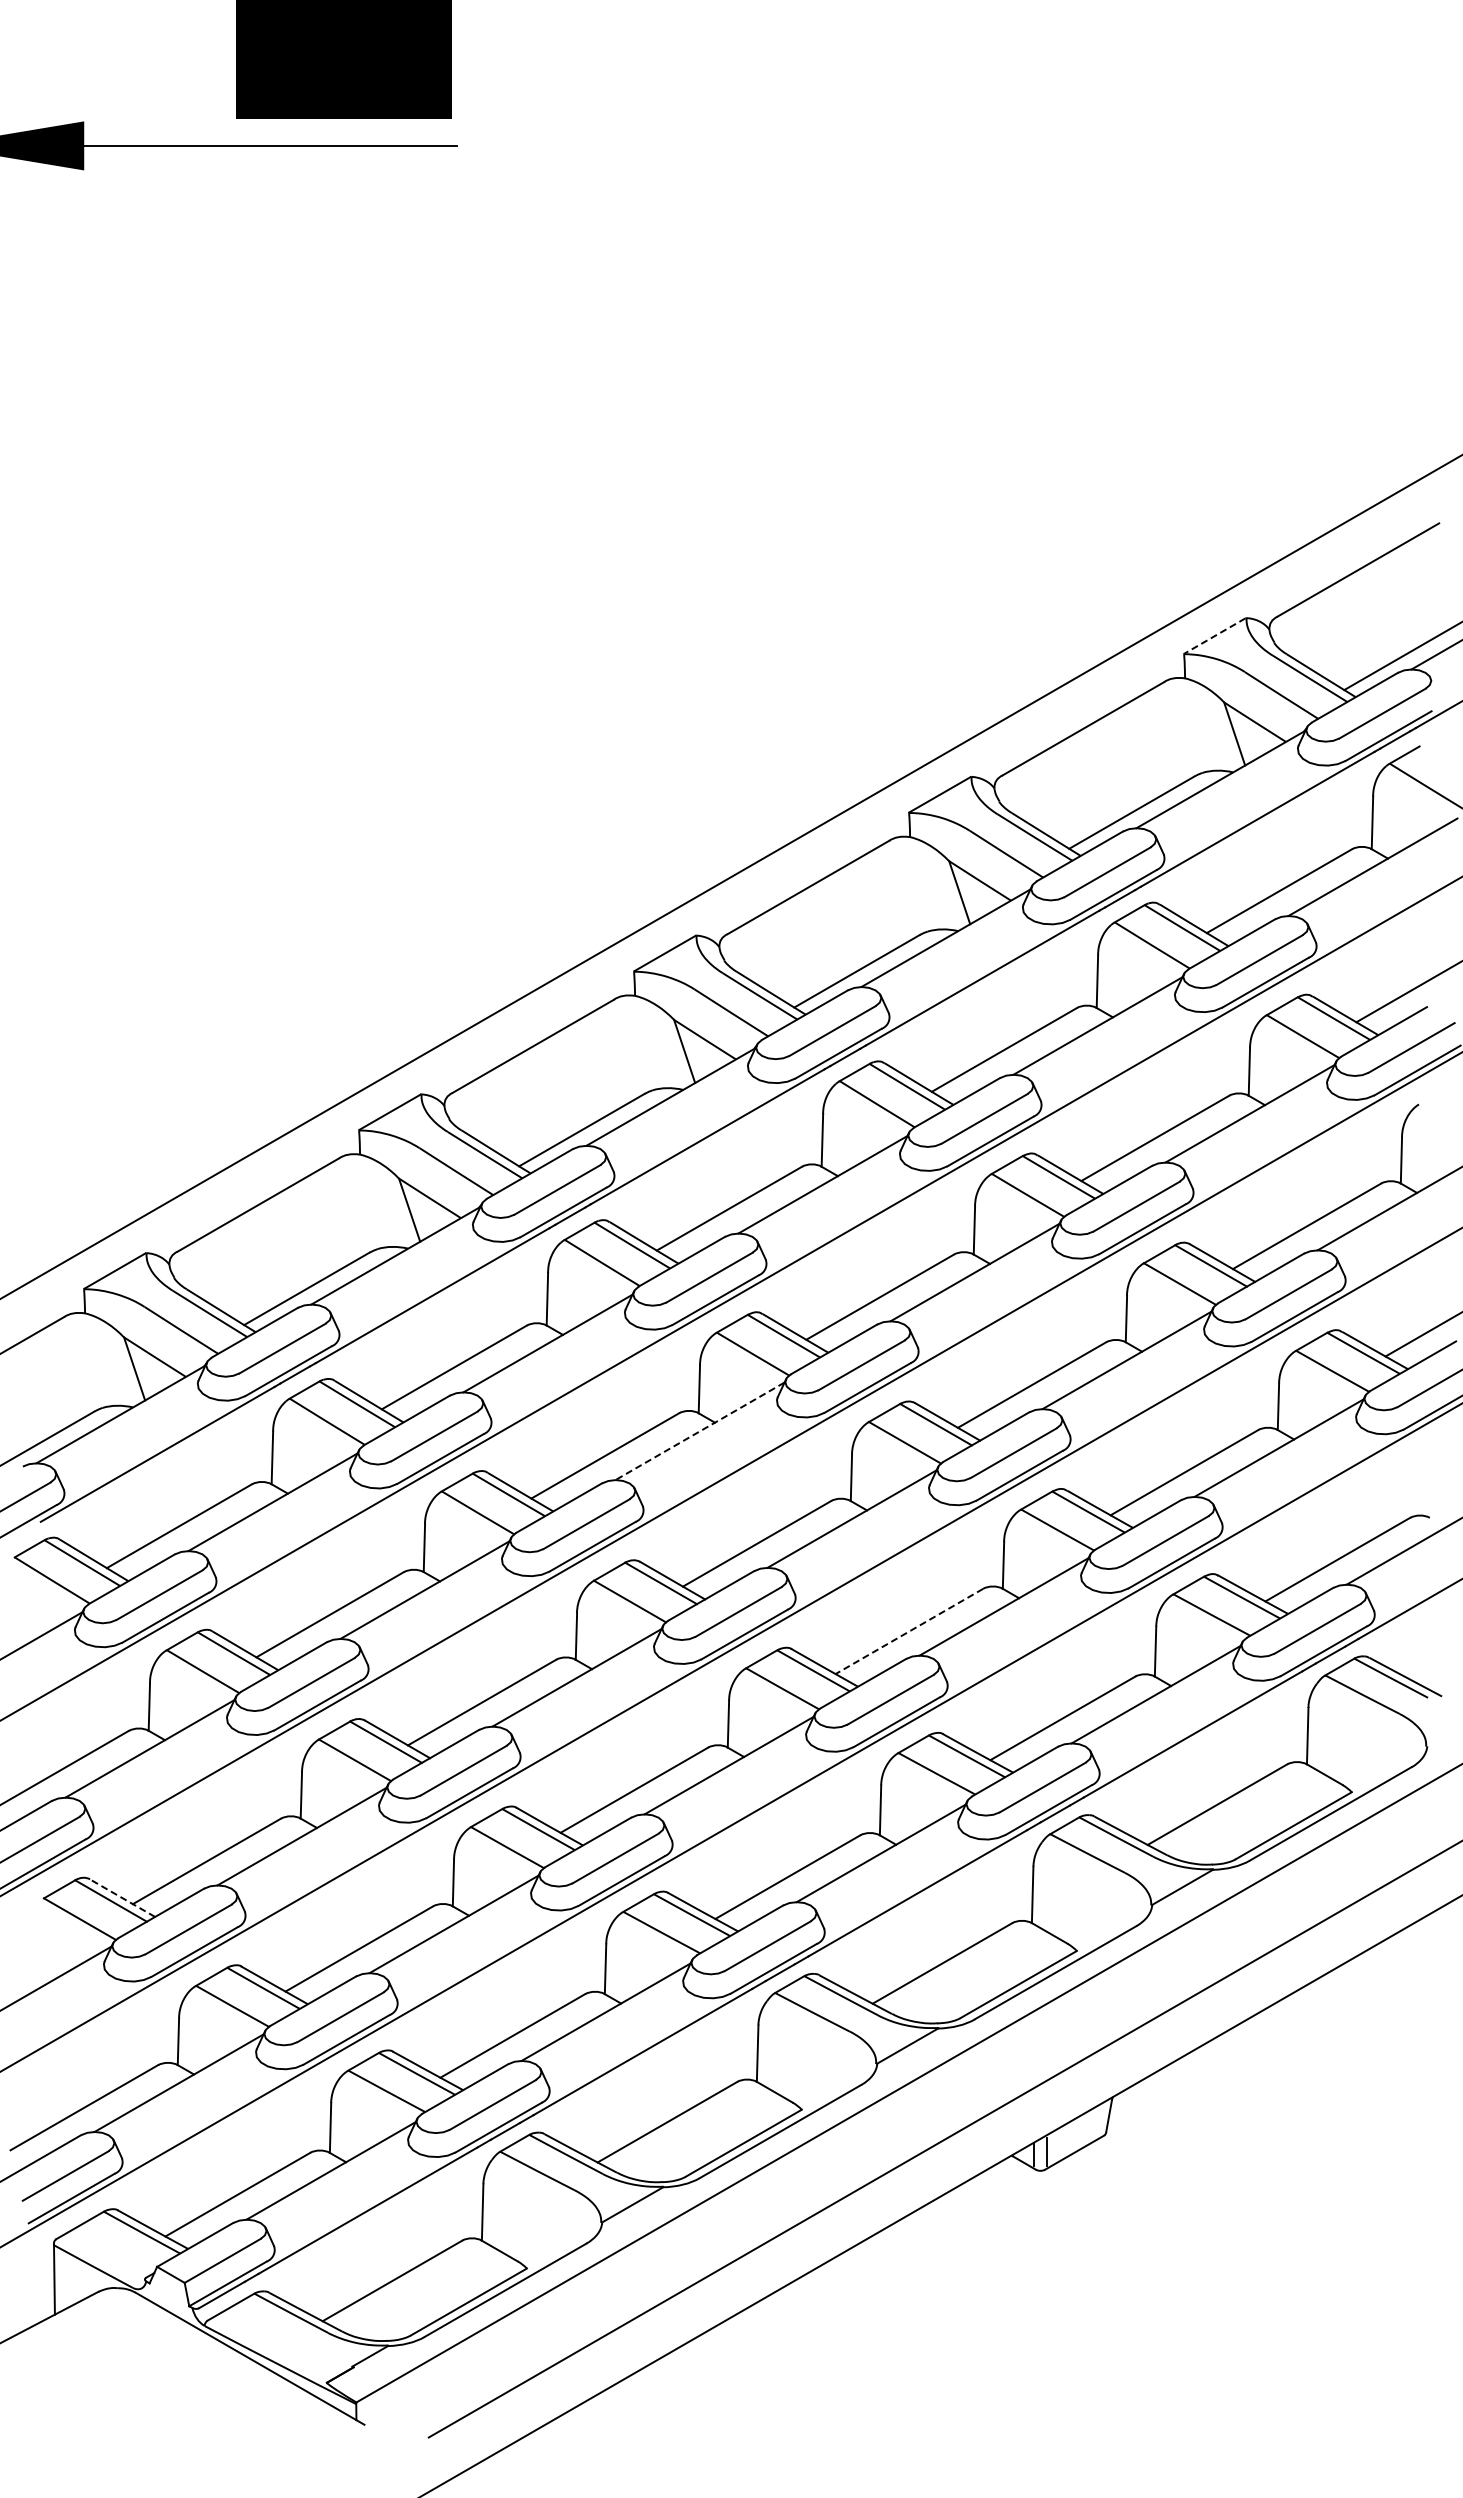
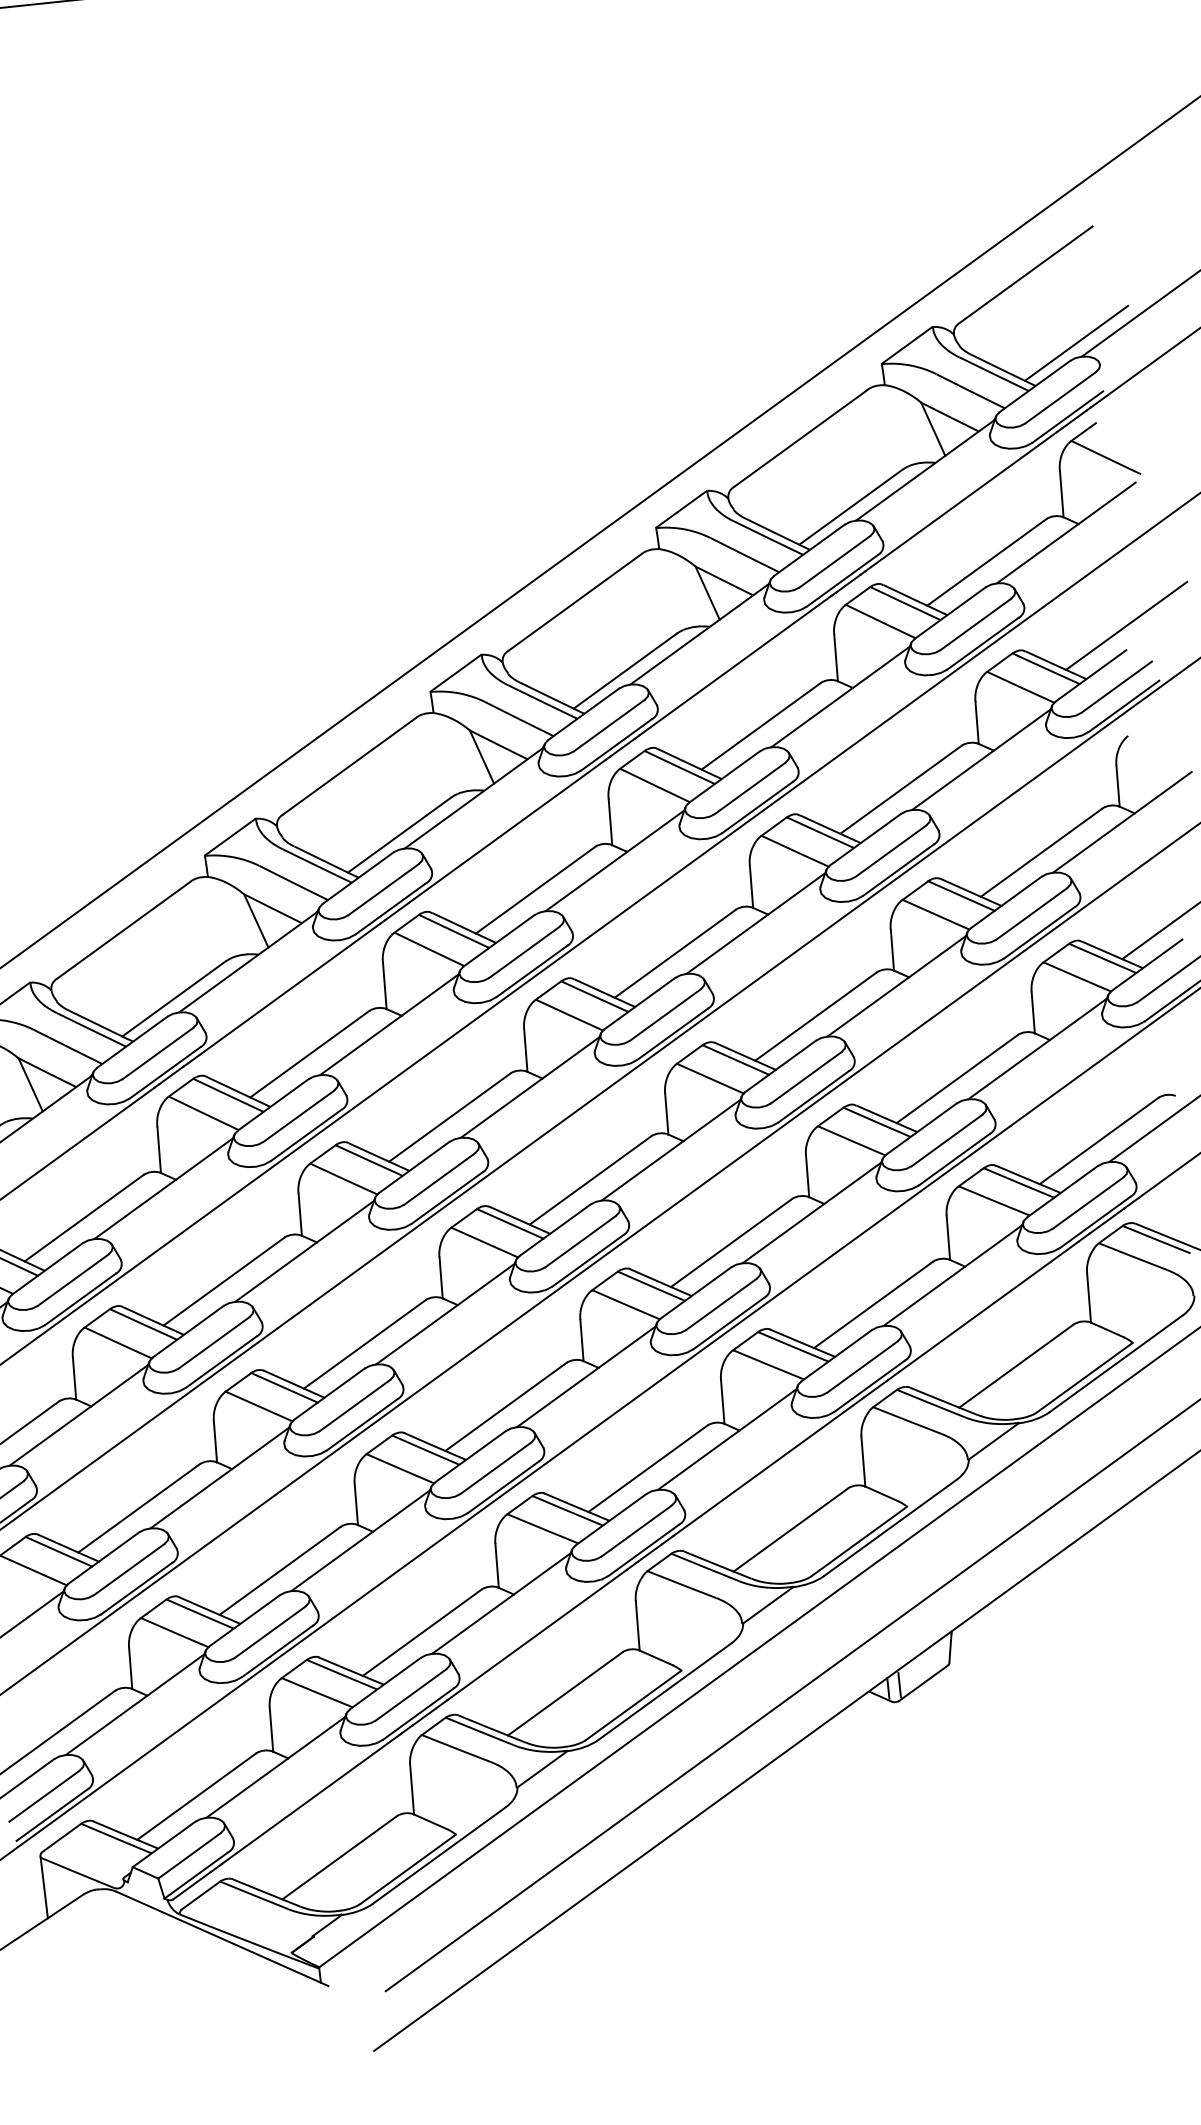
line: (1214, 636) -> (906, 345), dashed -> solid
line: (700, 1431) -> (530, 1087), dashed -> solid
line: (908, 1631) -> (730, 1243), dashed -> solid
line: (122, 1898) -> (68, 1548), dashed -> solid

